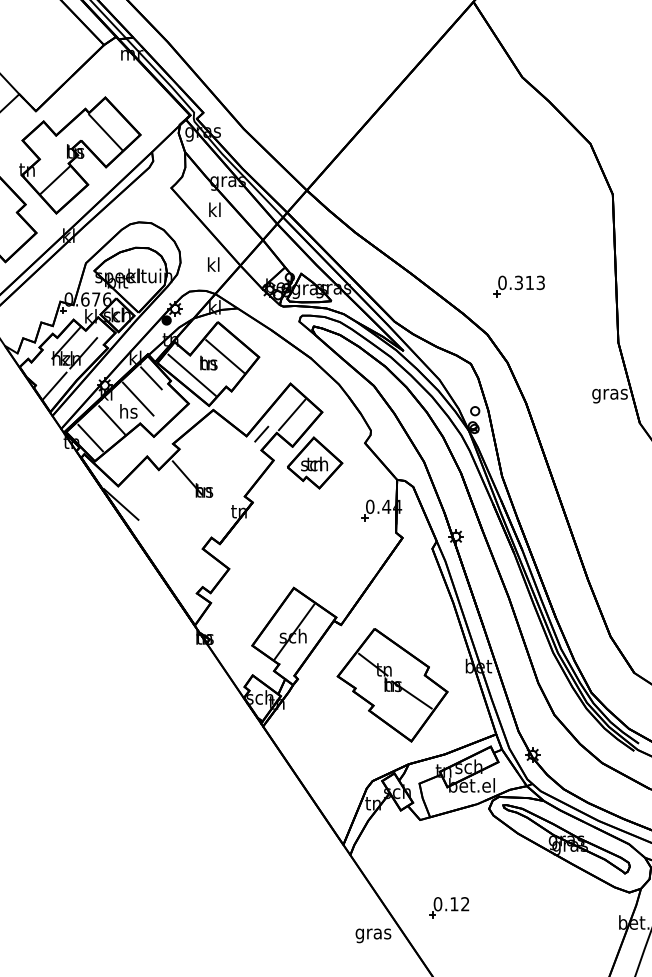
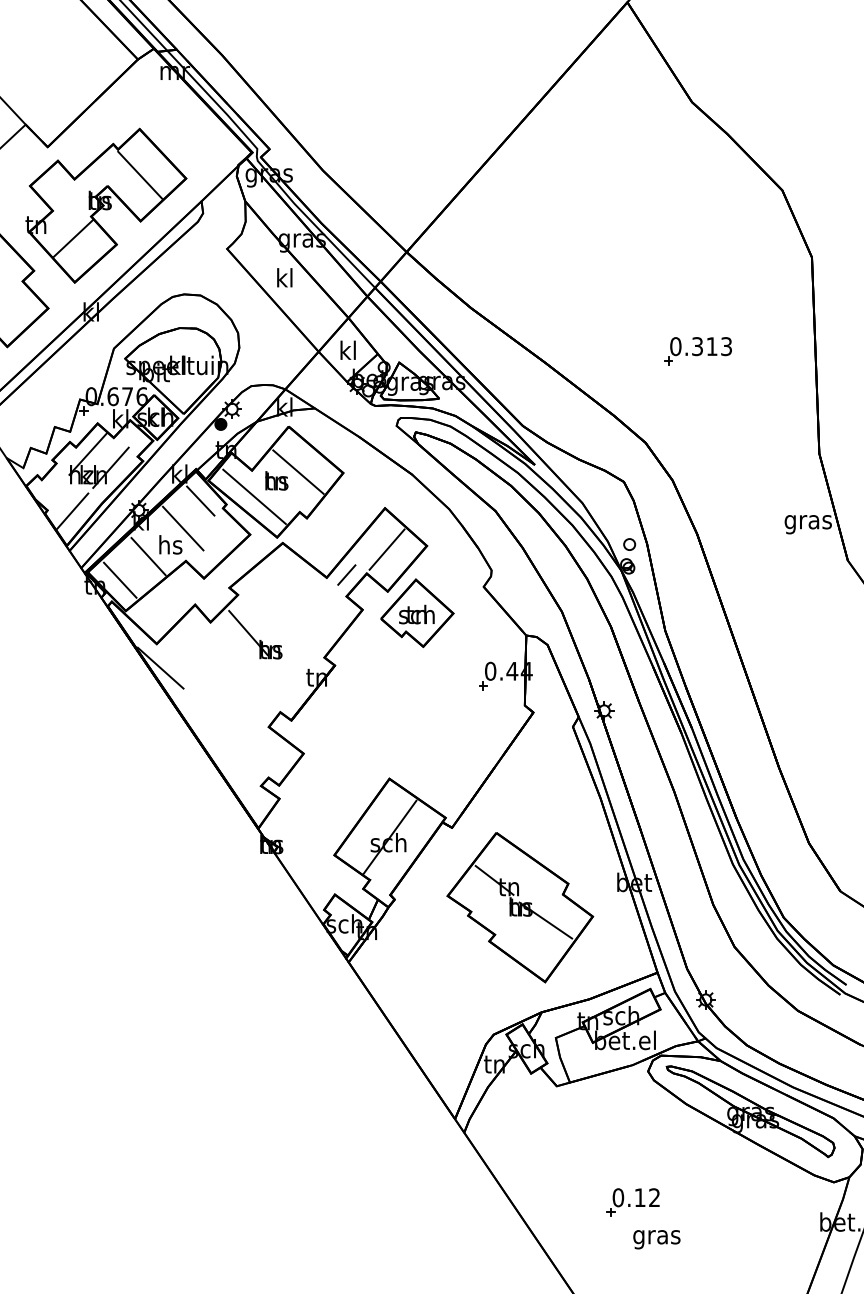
text: (213, 263) -> (347, 349), moved
part: (518, 286) -> (697, 351), moved
part: (448, 907) -> (632, 1202), moved
text: (373, 935) -> (656, 1239), moved

